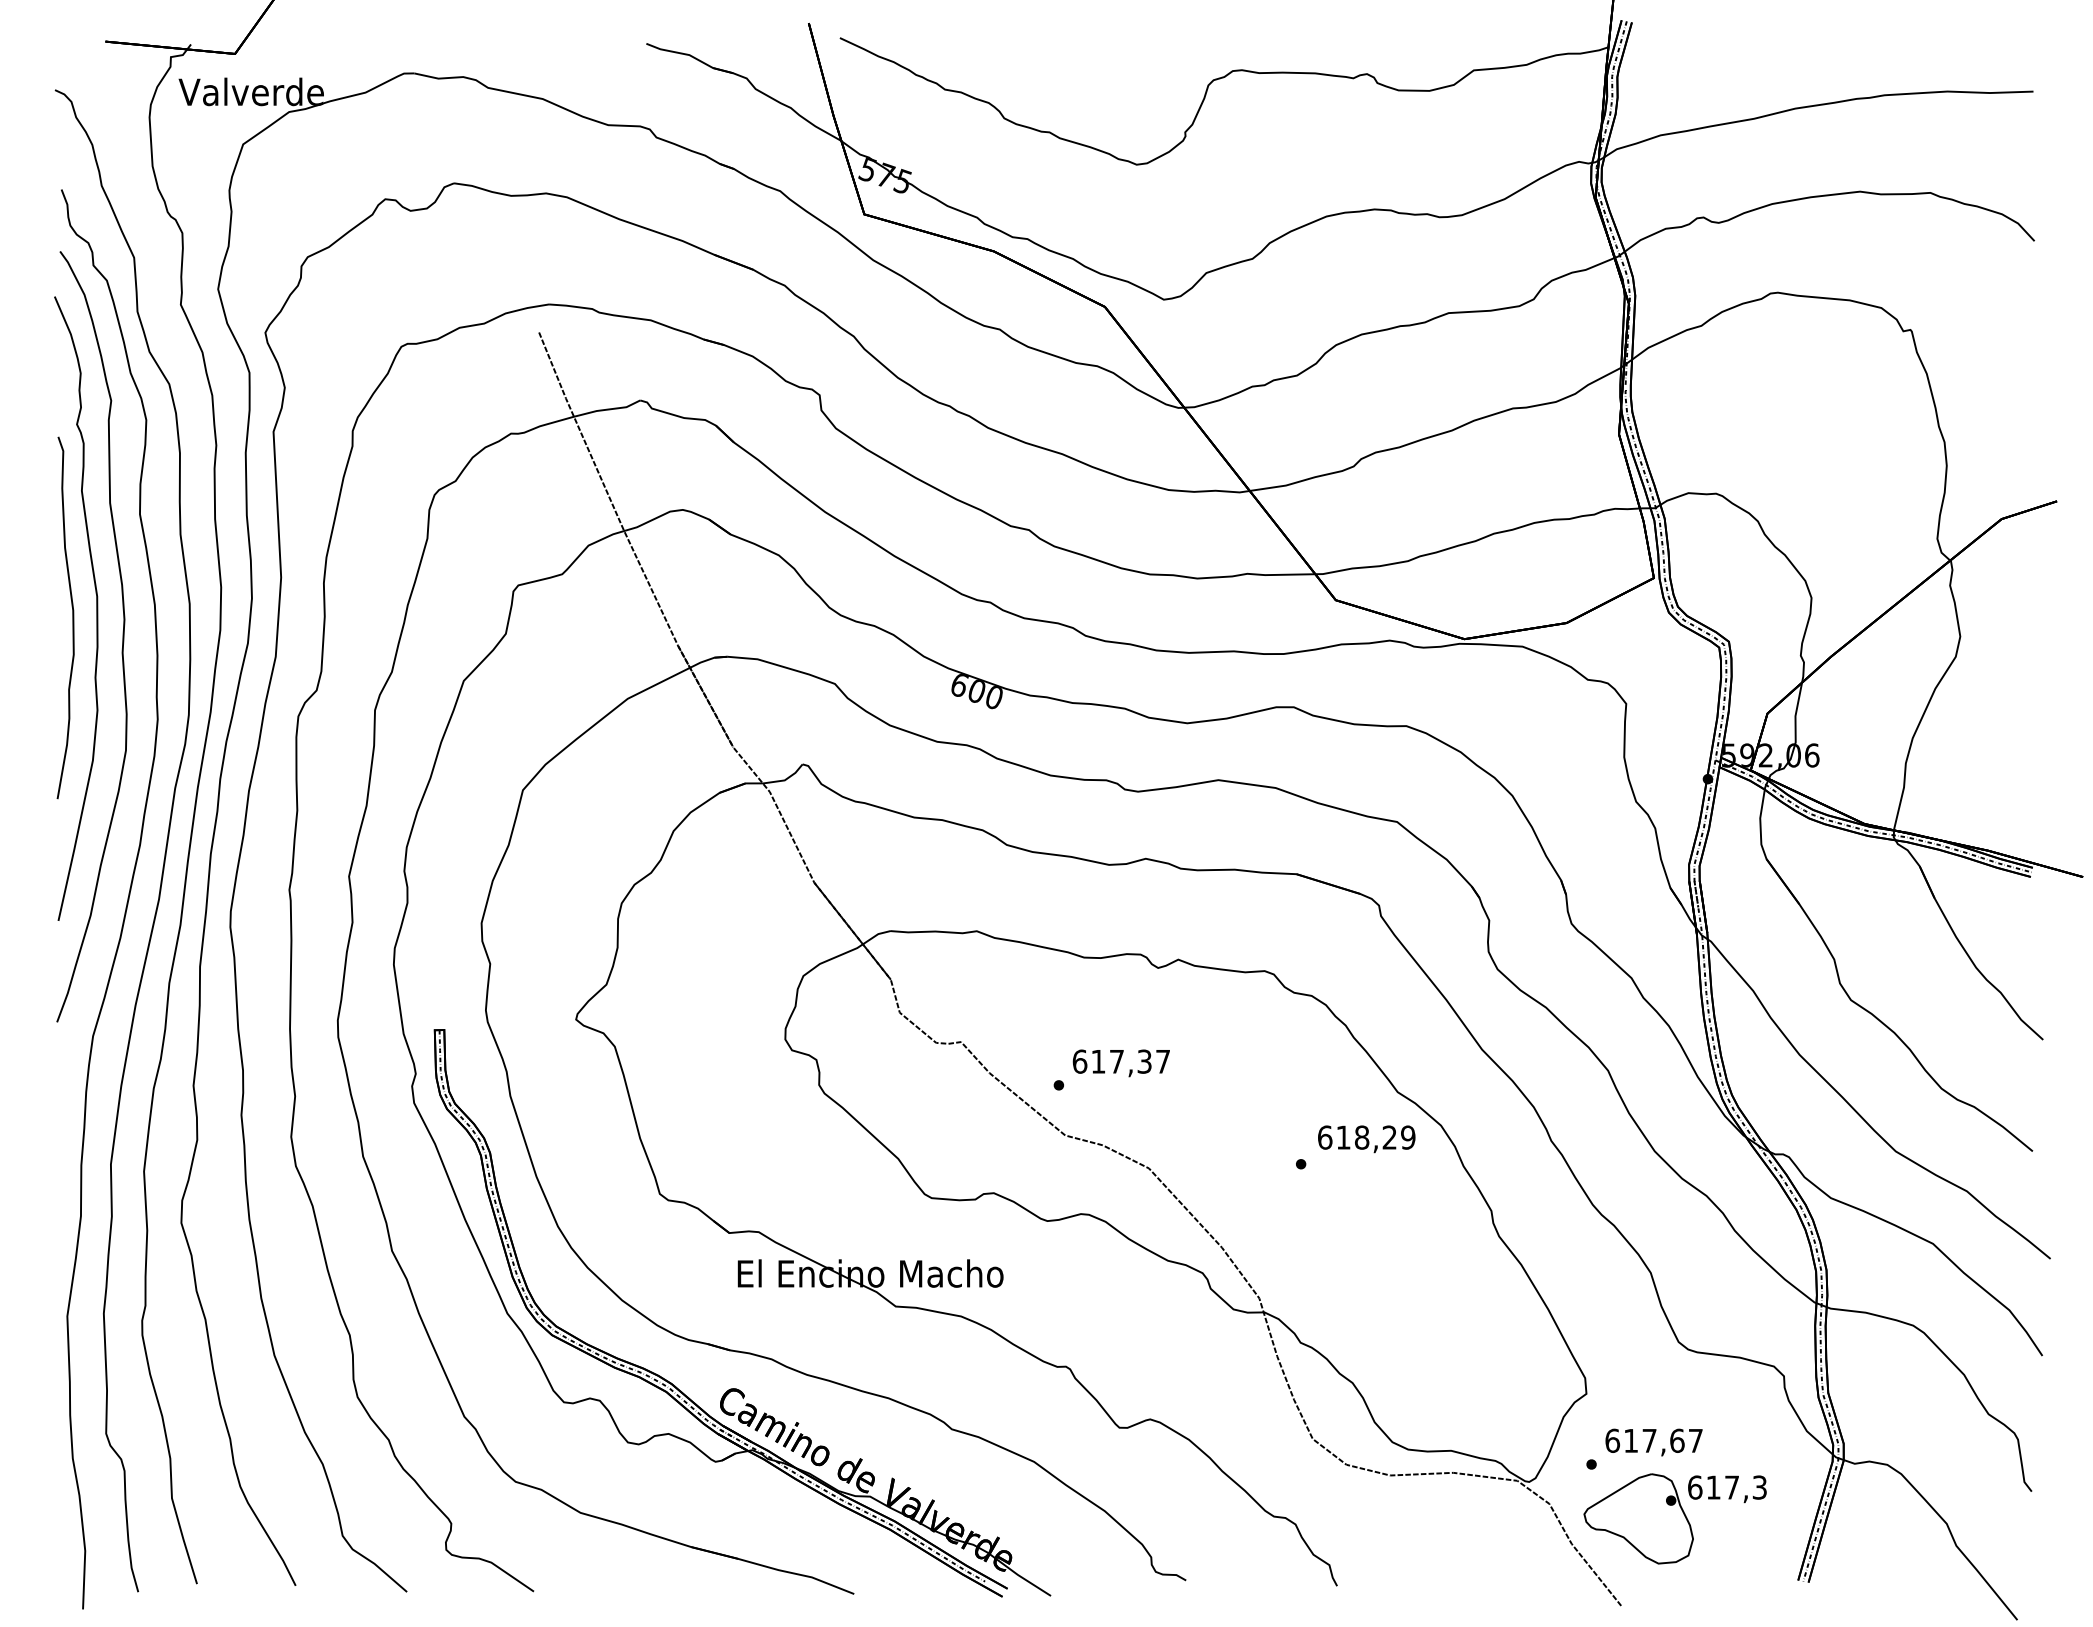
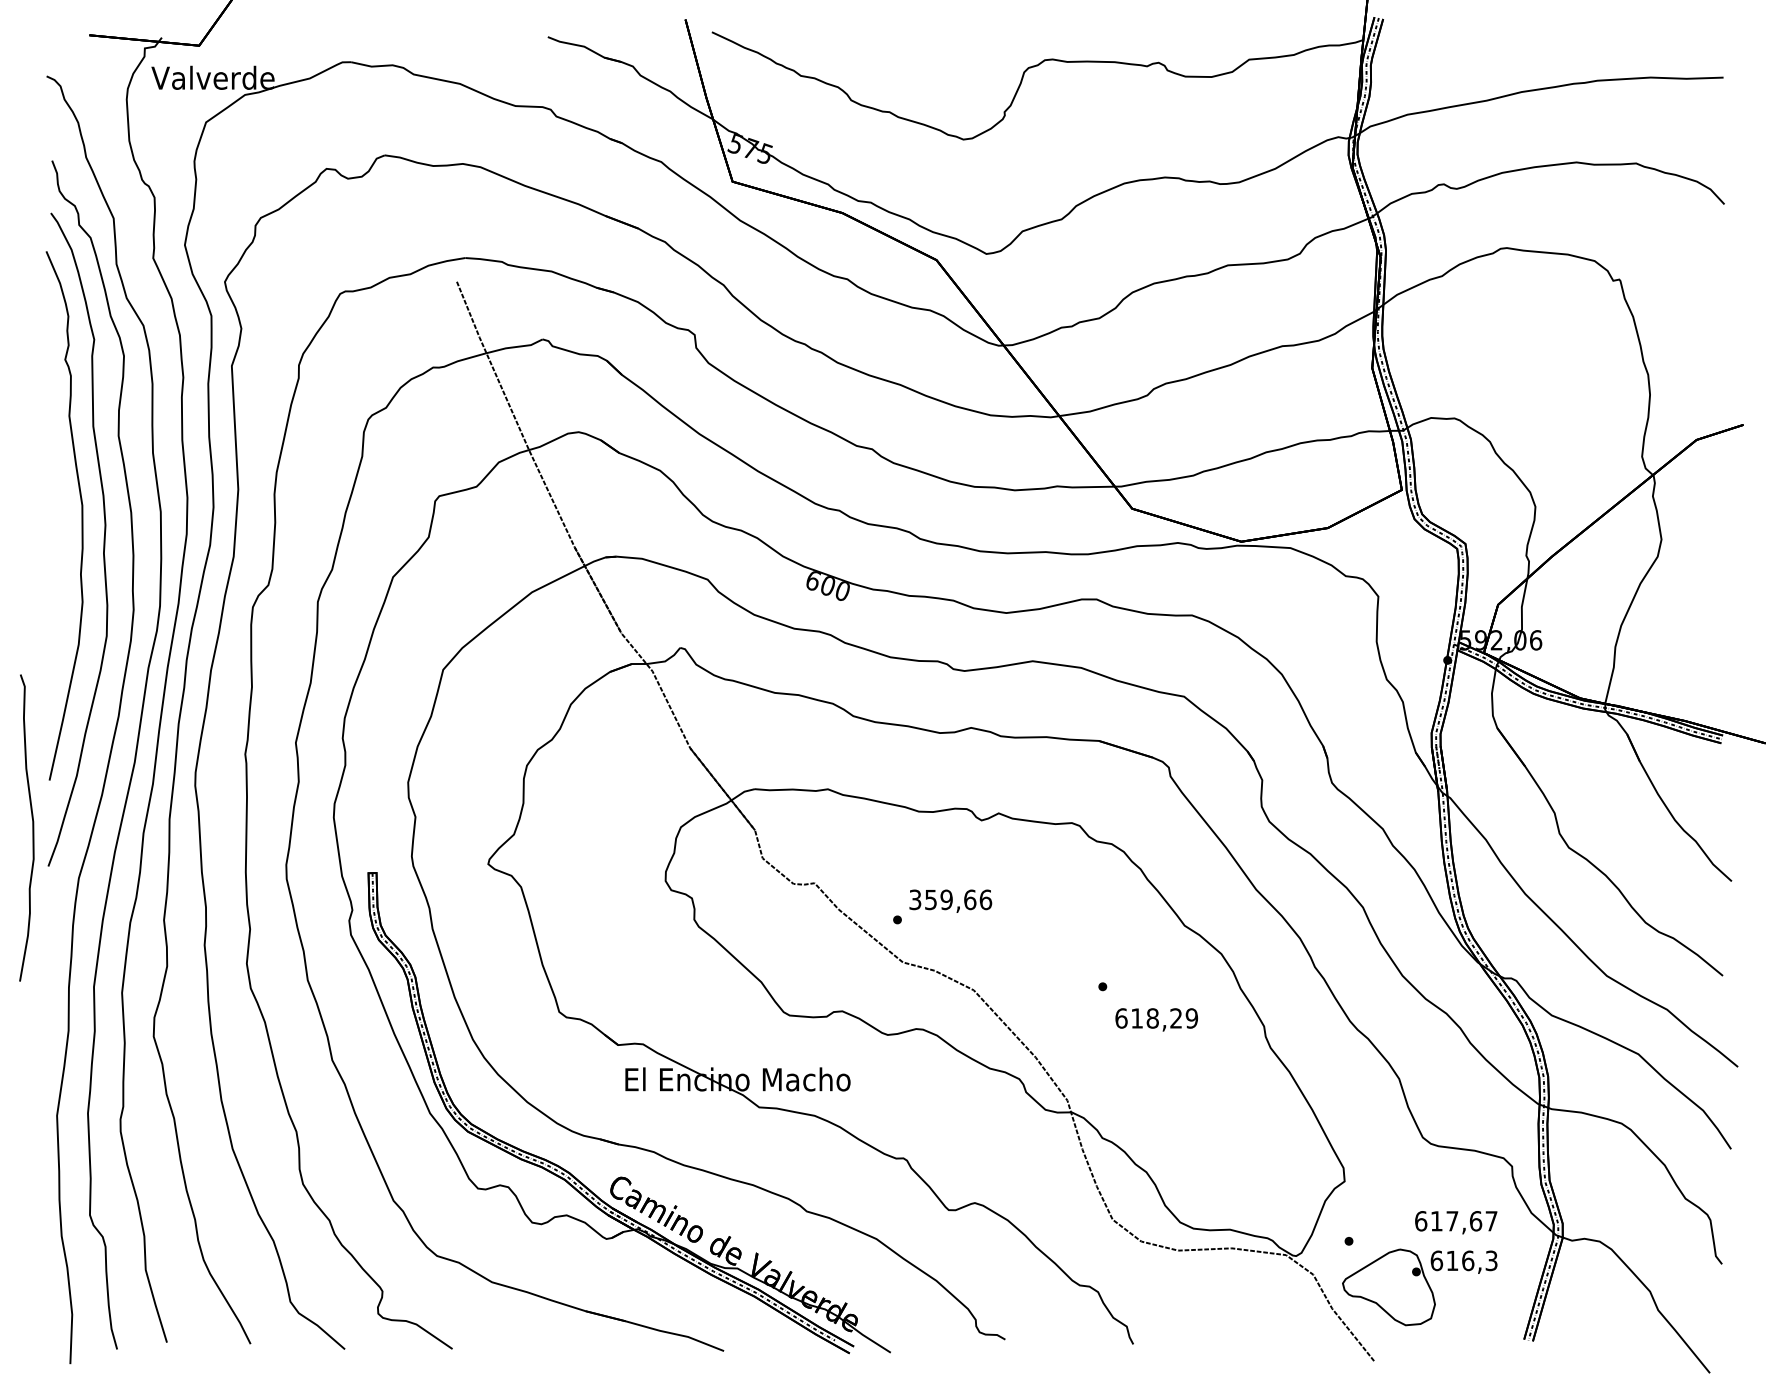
curve: (72, 617) -> (32, 827), moved
text: (1121, 1061) -> (950, 899), 617,37 -> 359,66
text: (1366, 1139) -> (1156, 1020), moved
text: (1653, 1442) -> (1455, 1222), moved
text: (1732, 1487) -> (1468, 1260), 617,3 -> 616,3

